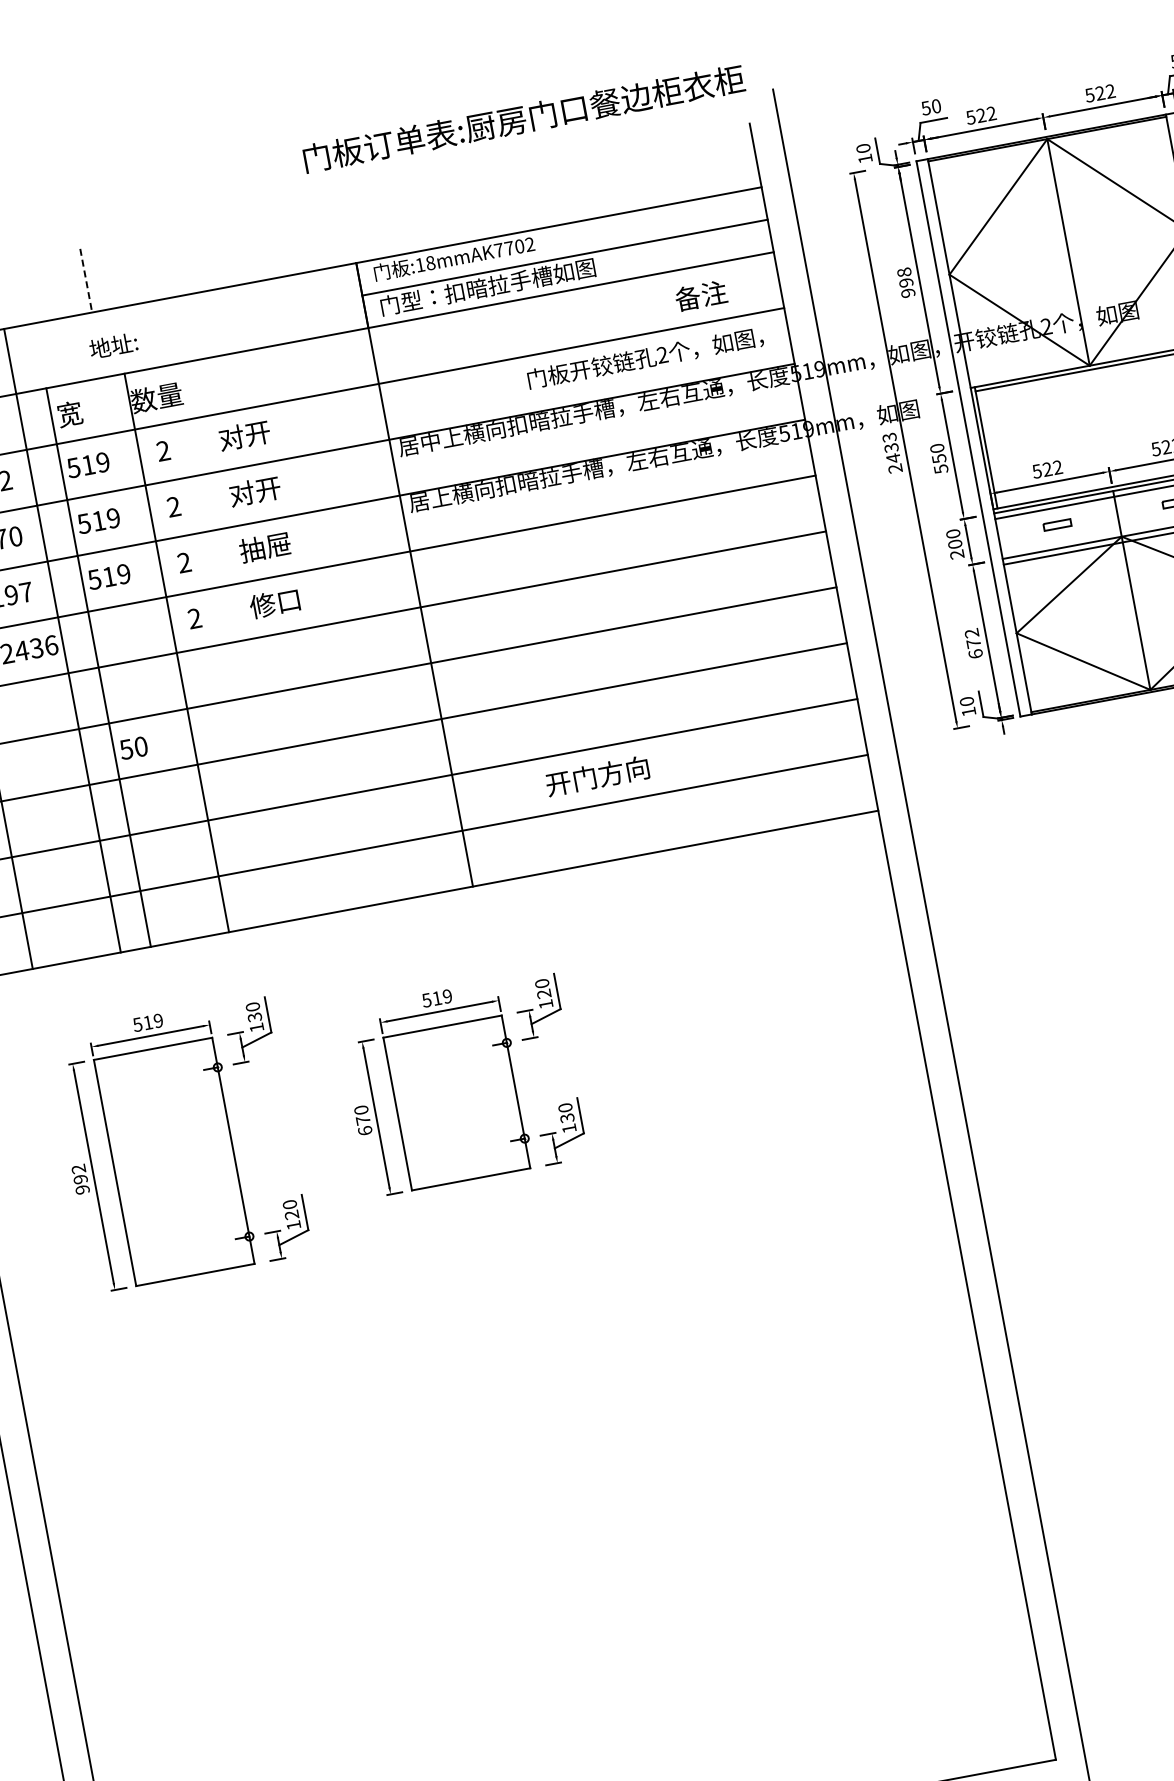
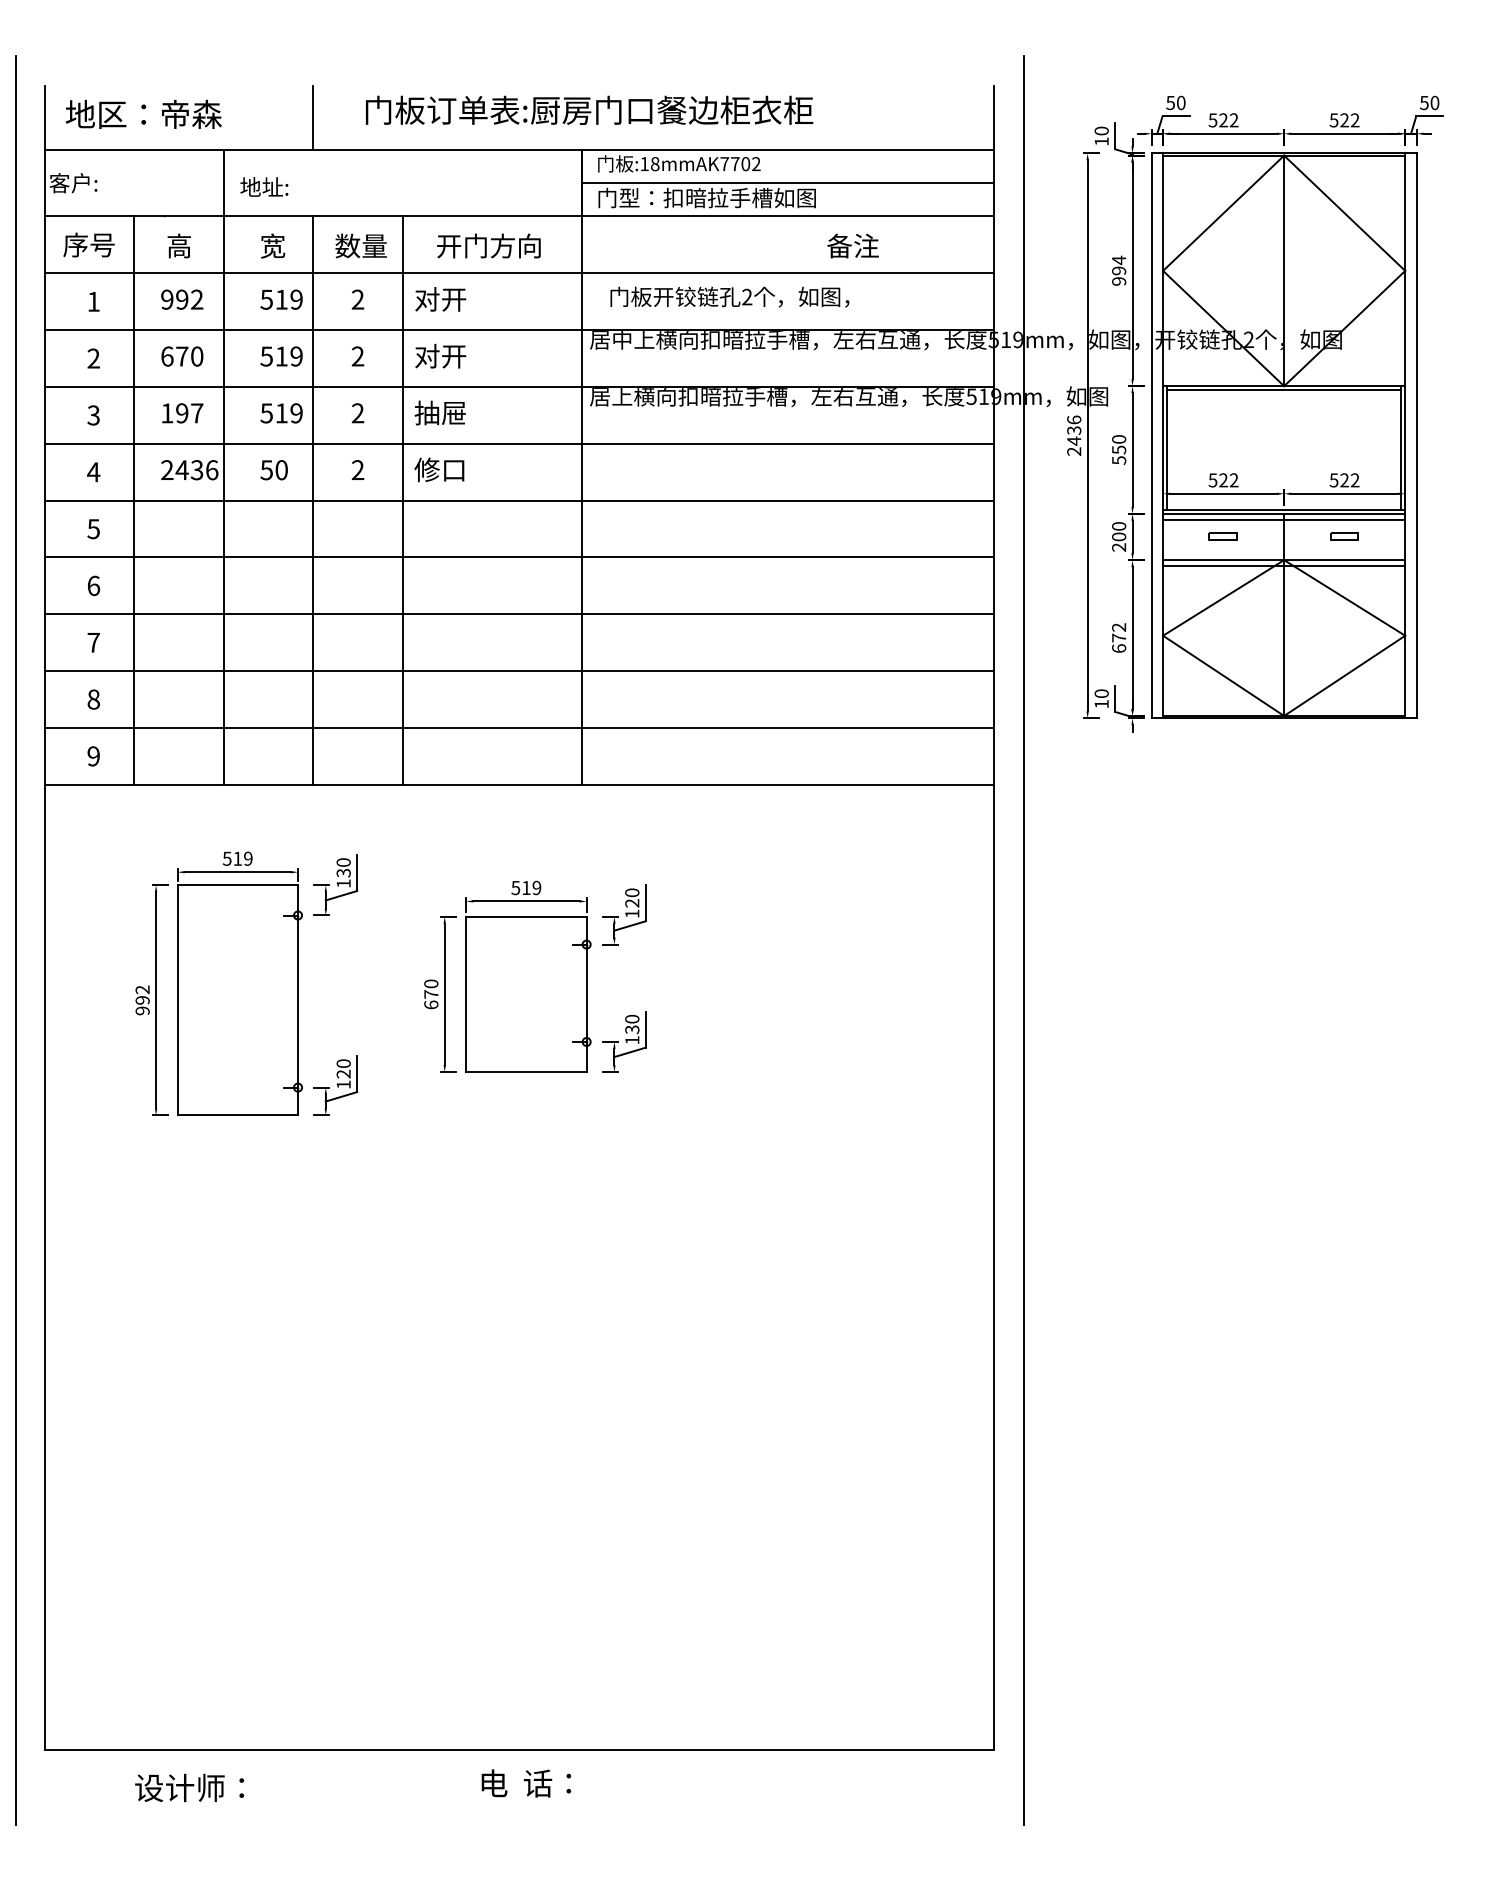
text: (523, 117) -> (589, 109), moved
text: (904, 272) -> (1119, 260), 998 -> 994
line: (86, 281) -> (313, 118), dashed -> solid
text: (700, 295) -> (852, 245), moved
text: (113, 345) -> (264, 186), moved
text: (645, 357) -> (729, 296), moved
text: (889, 437) -> (1074, 419), 2433 -> 2436
line: (176, 652) -> (402, 500), moved
line: (98, 667) -> (313, 500), moved
text: (133, 748) -> (273, 470), moved
text: (597, 775) -> (488, 245), moved

